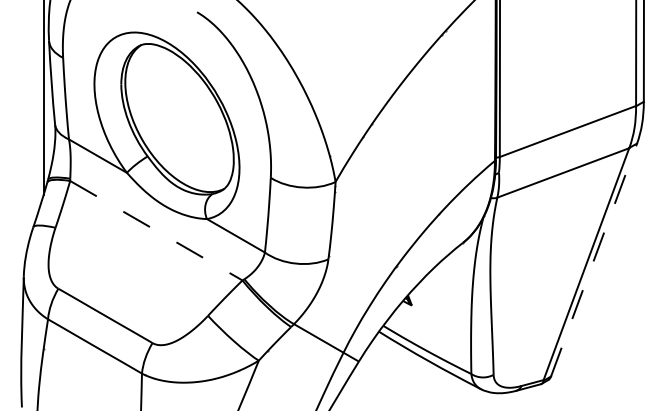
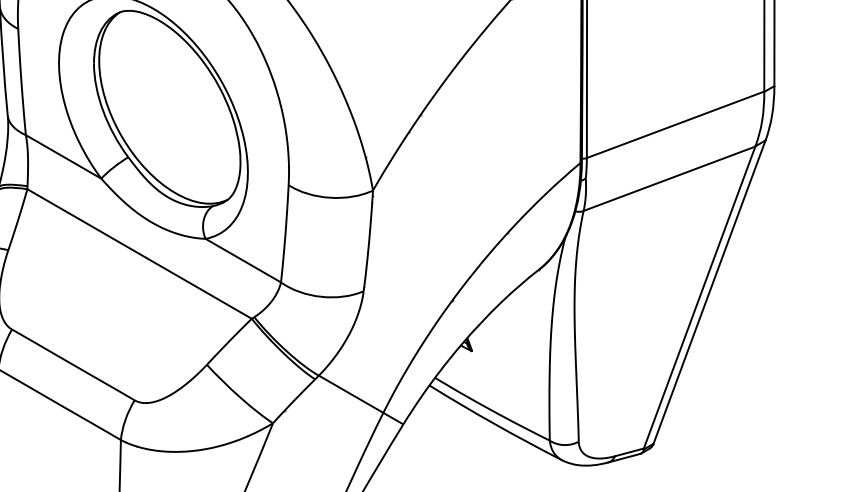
line: (156, 230) -> (139, 253), dashed -> solid
line: (594, 259) -> (710, 291), dashed -> solid

